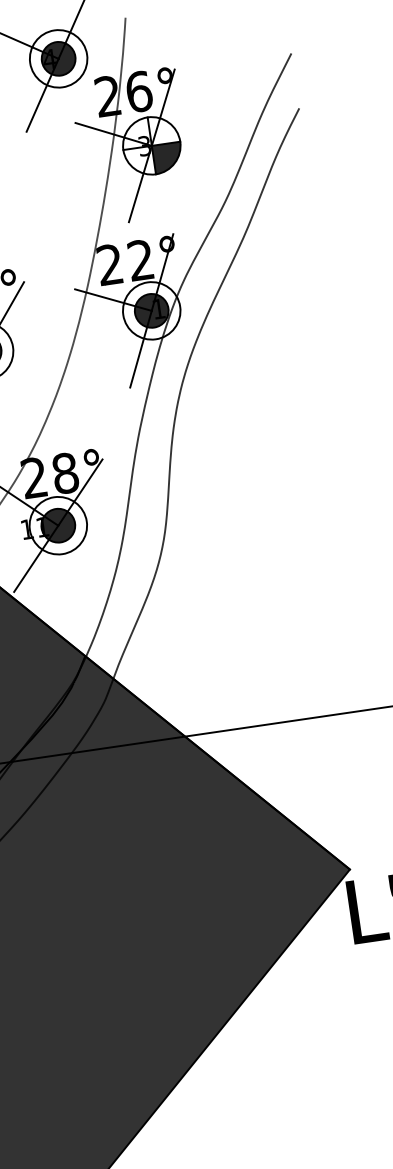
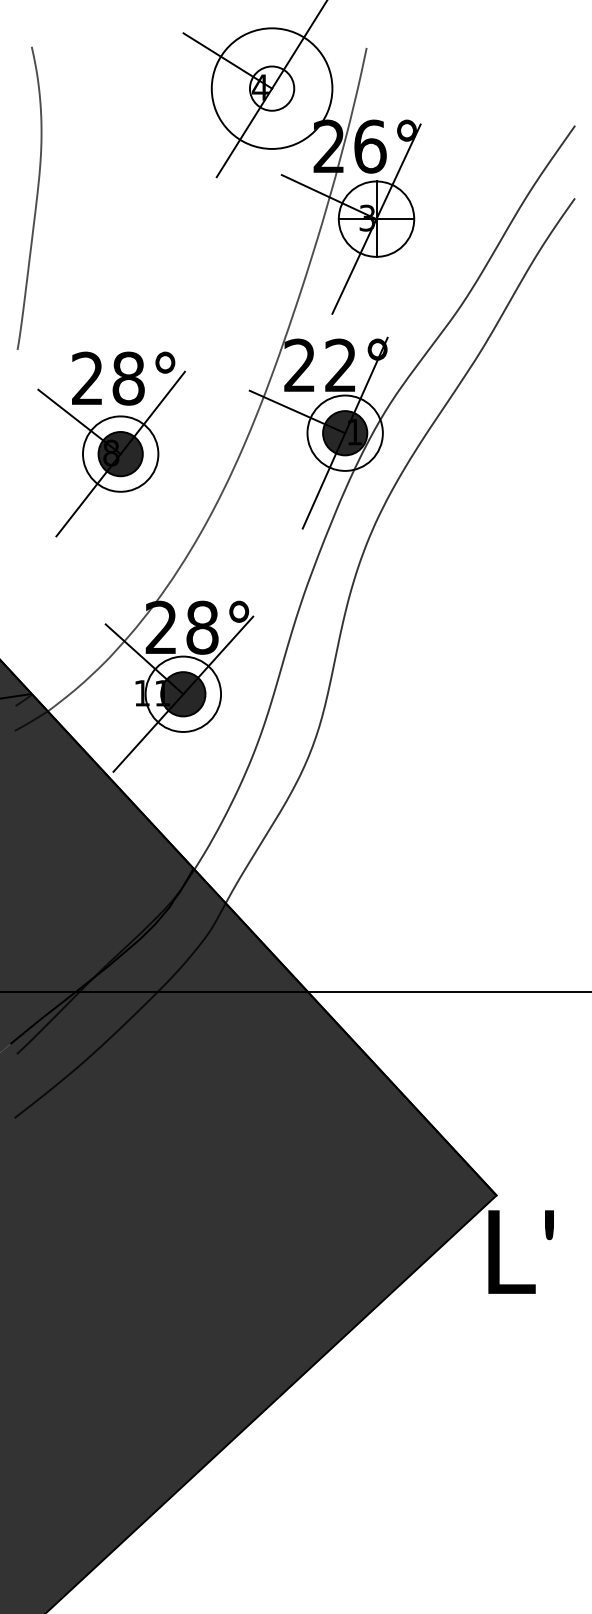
circle: (58, 58) -> (271, 88), size x1.6
fill: (58, 58) -> (271, 88), removed
fill: (168, 157) -> (395, 237), removed

